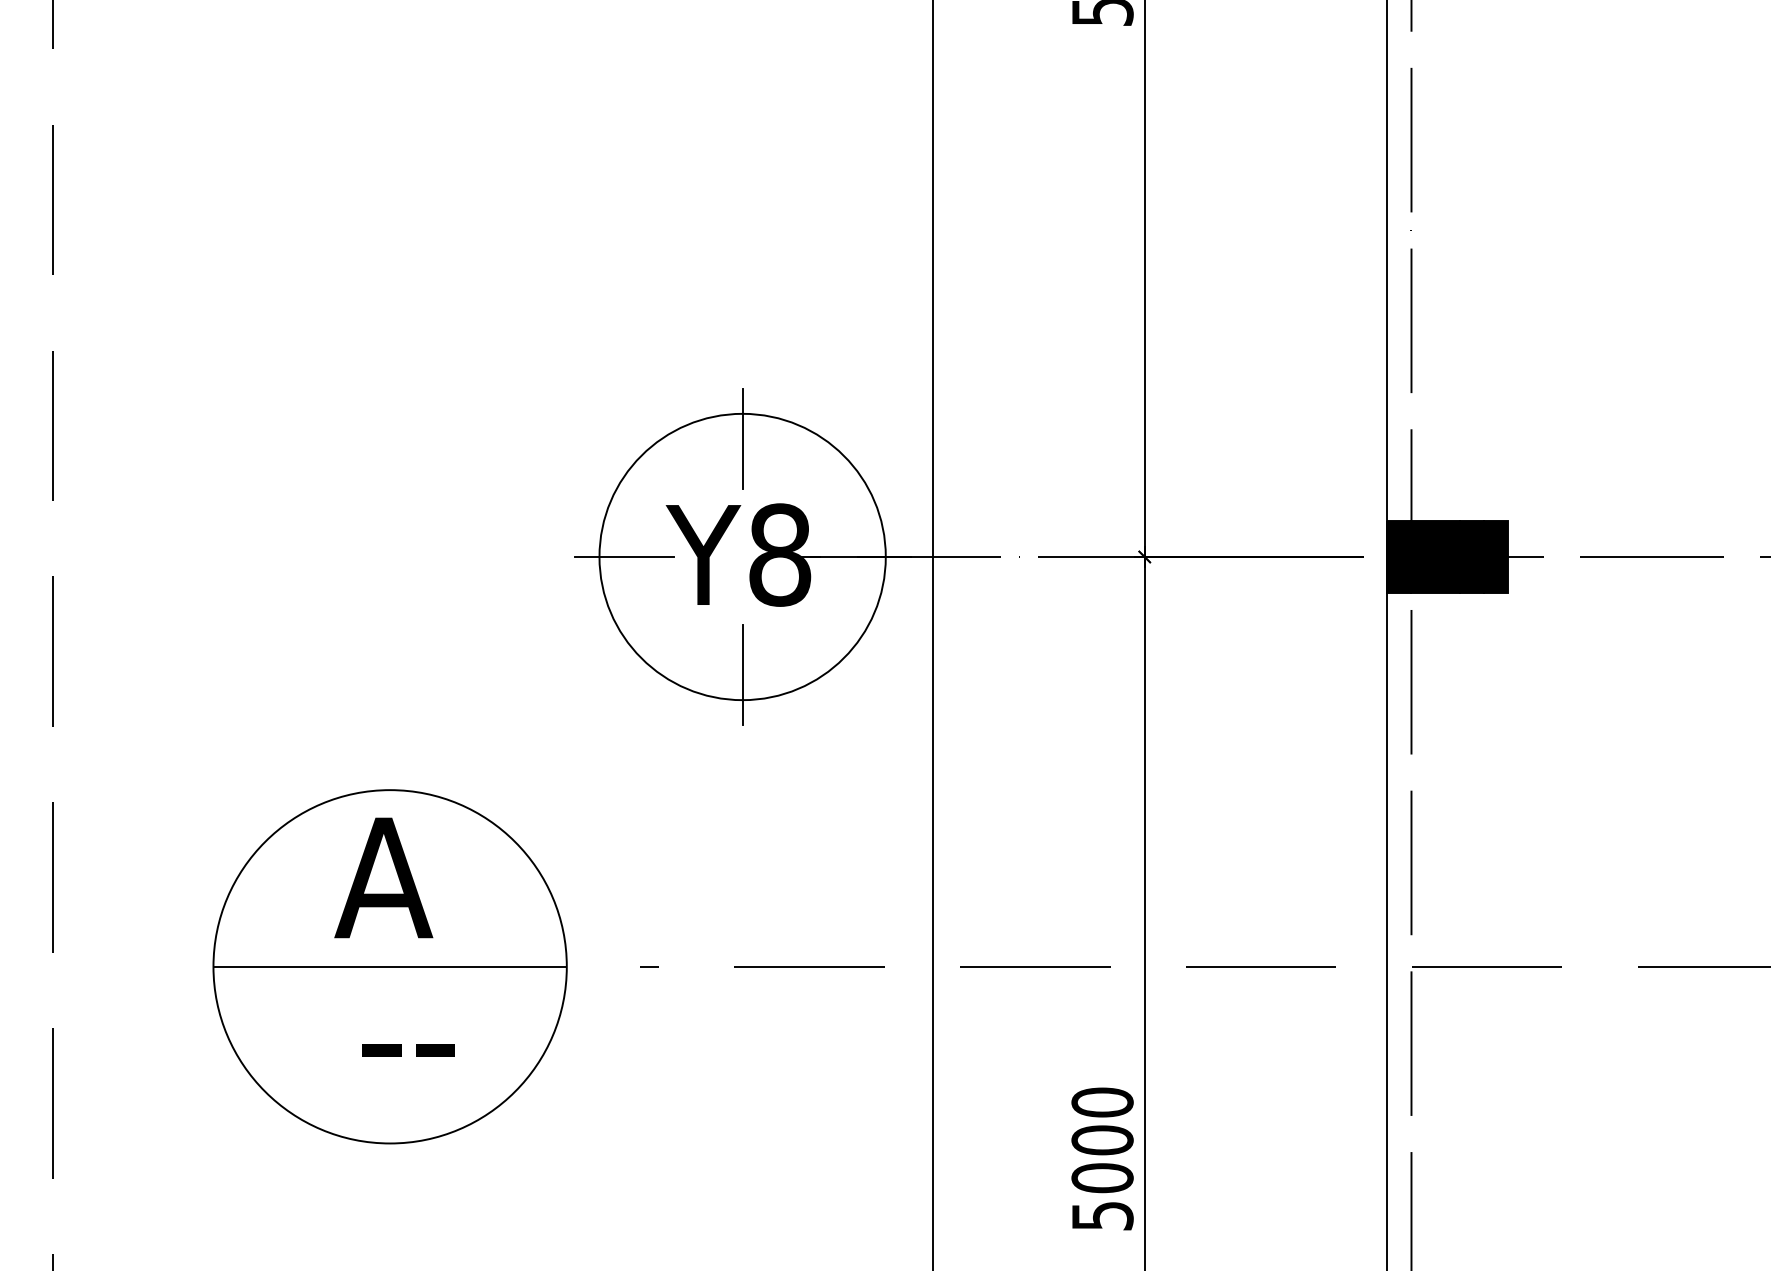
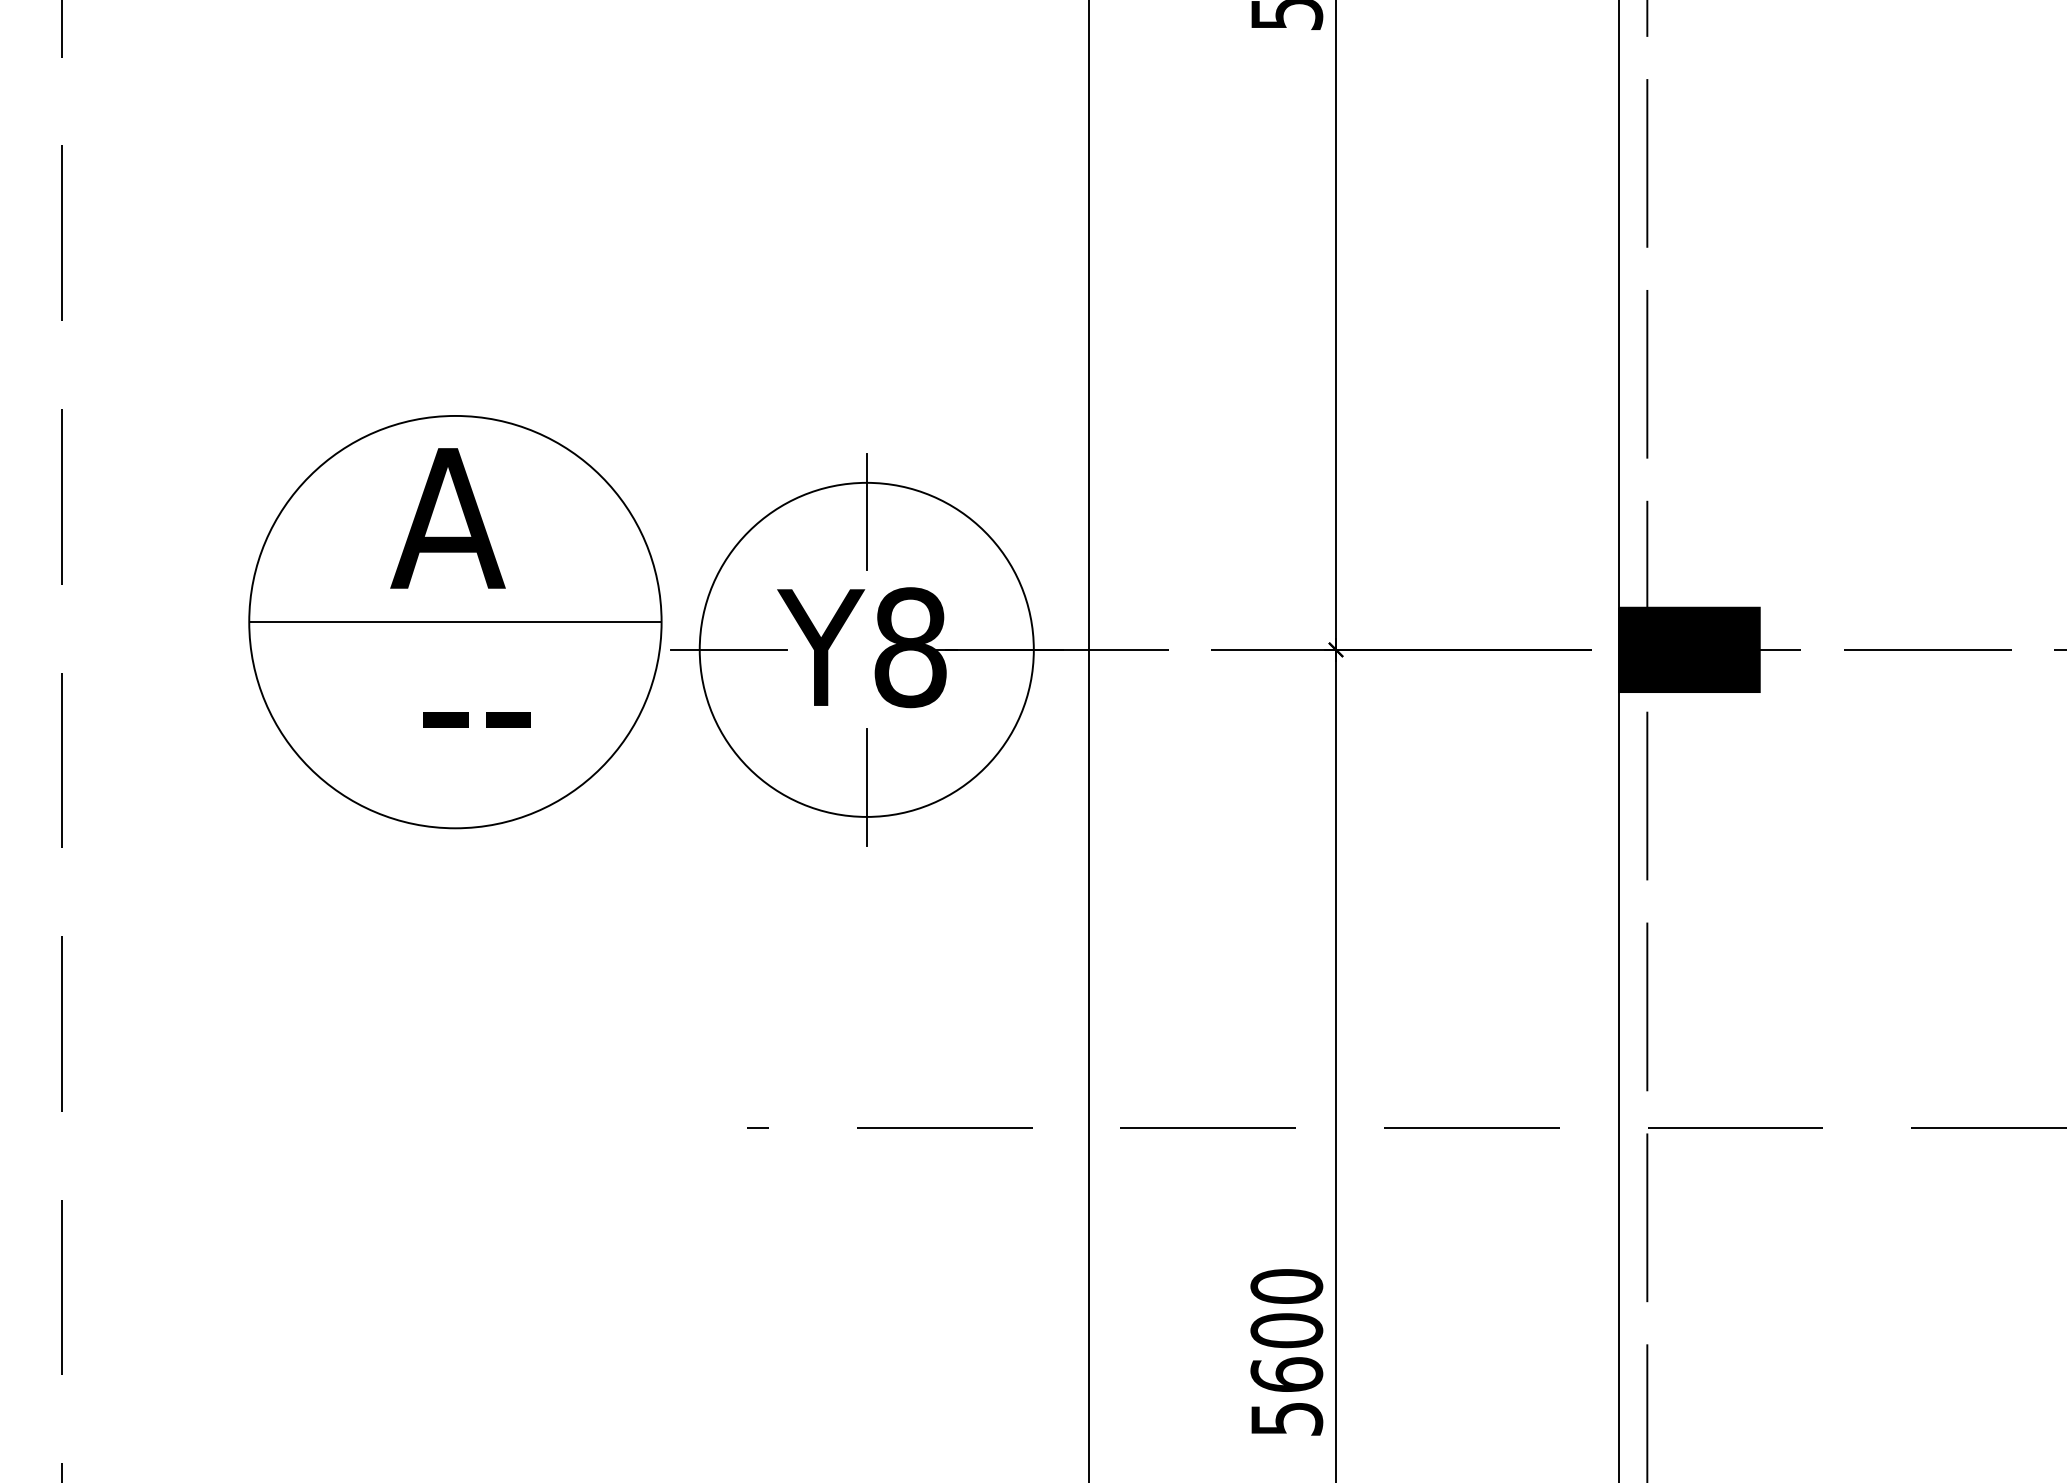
part: (390, 967) -> (455, 622), moved
text: (1102, 1177) -> (1286, 1374), 5000 -> 5600

